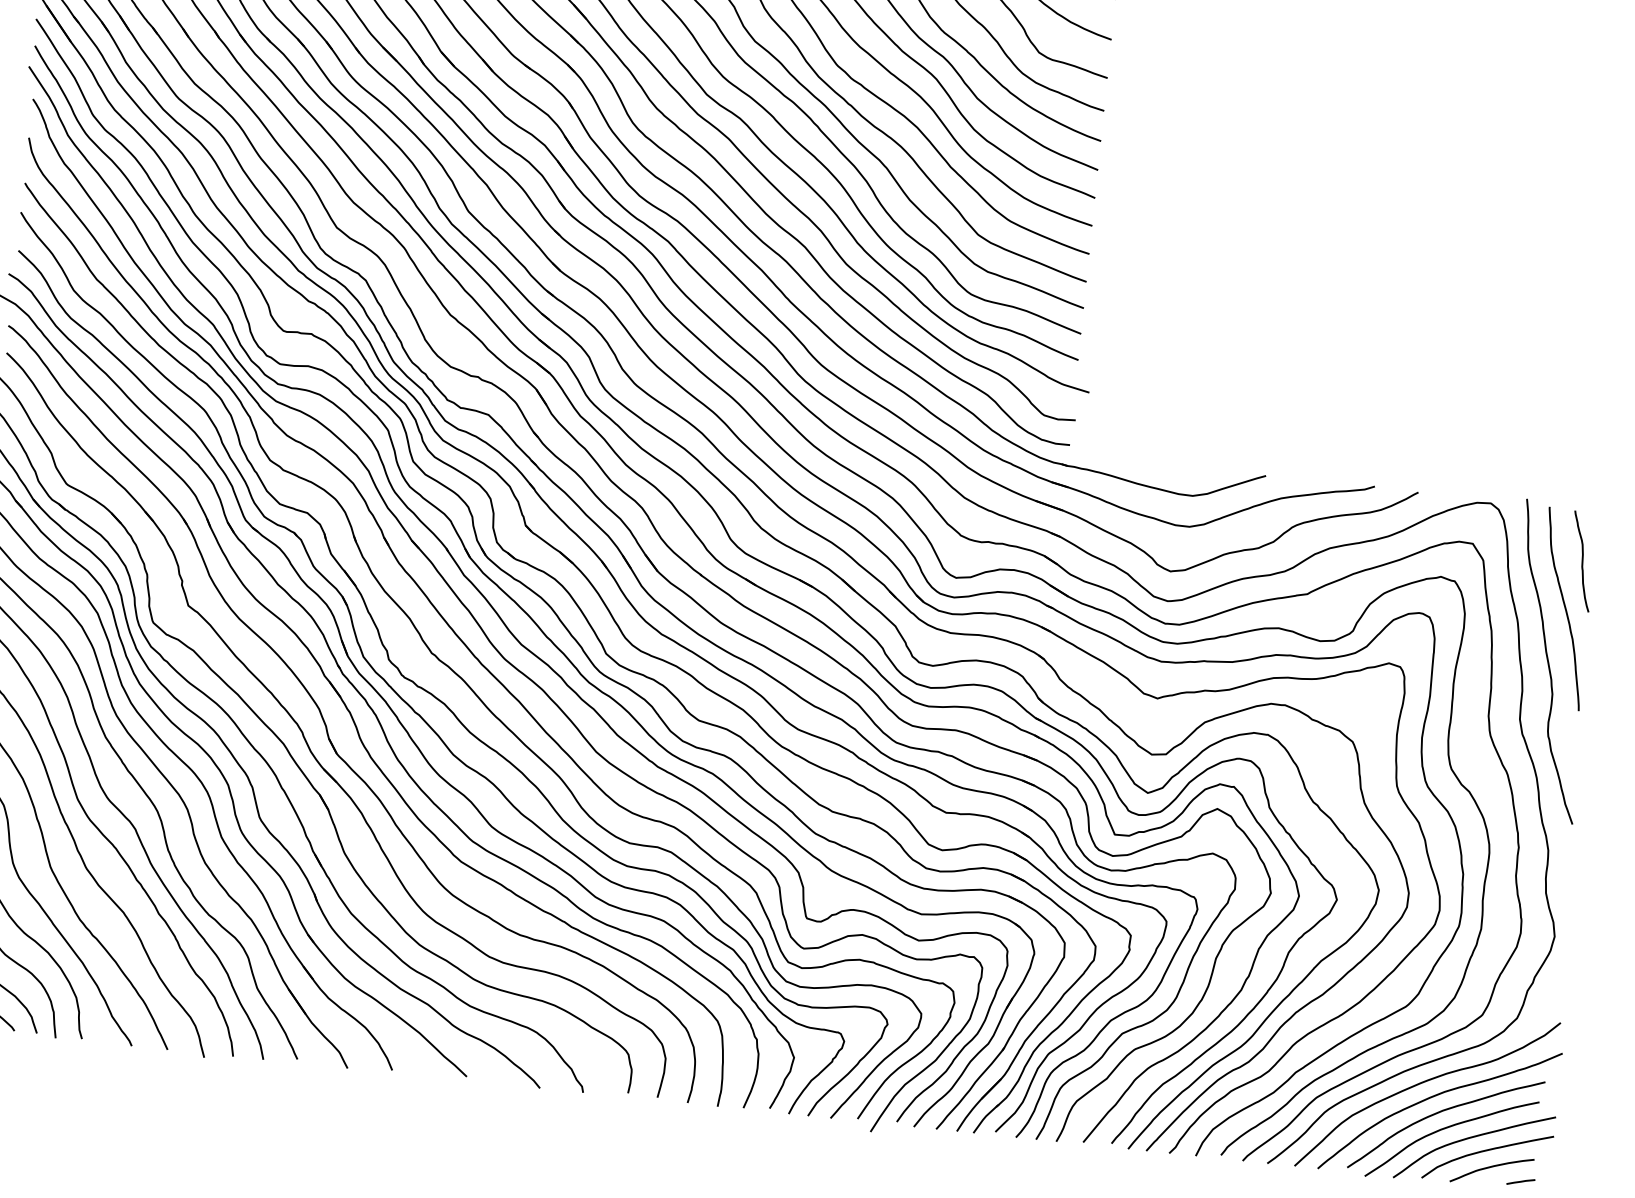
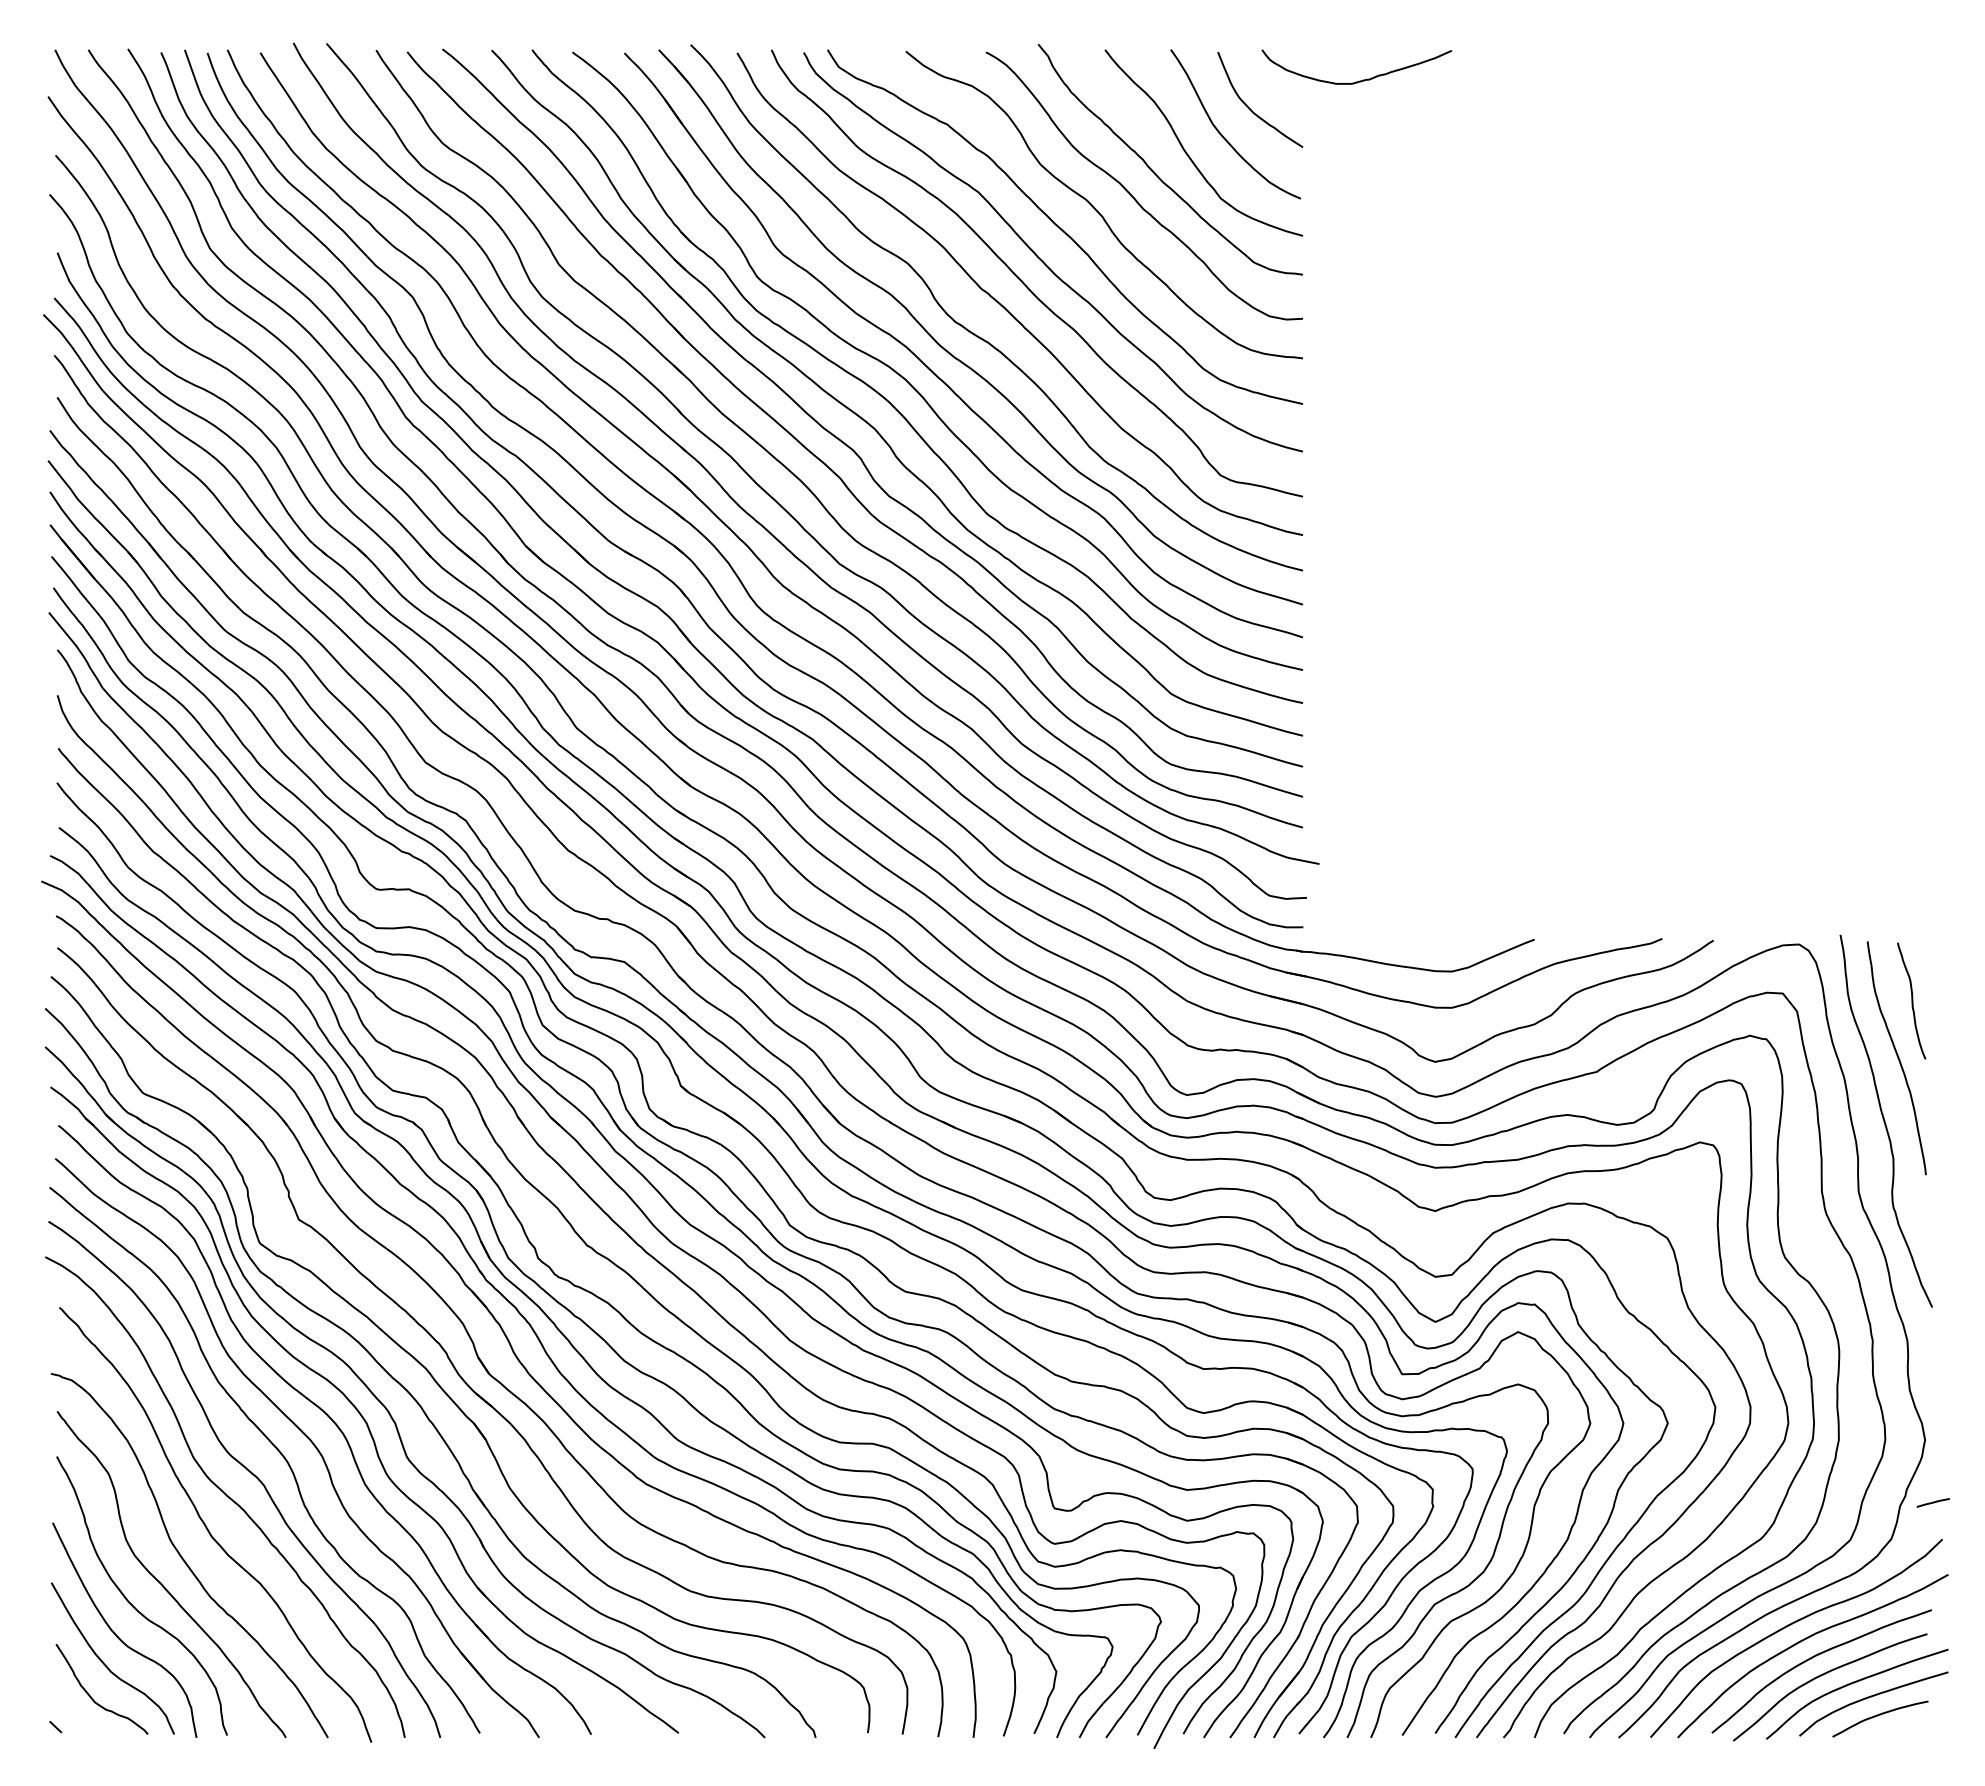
line: (1520, 1181) -> (1932, 1502), moved

